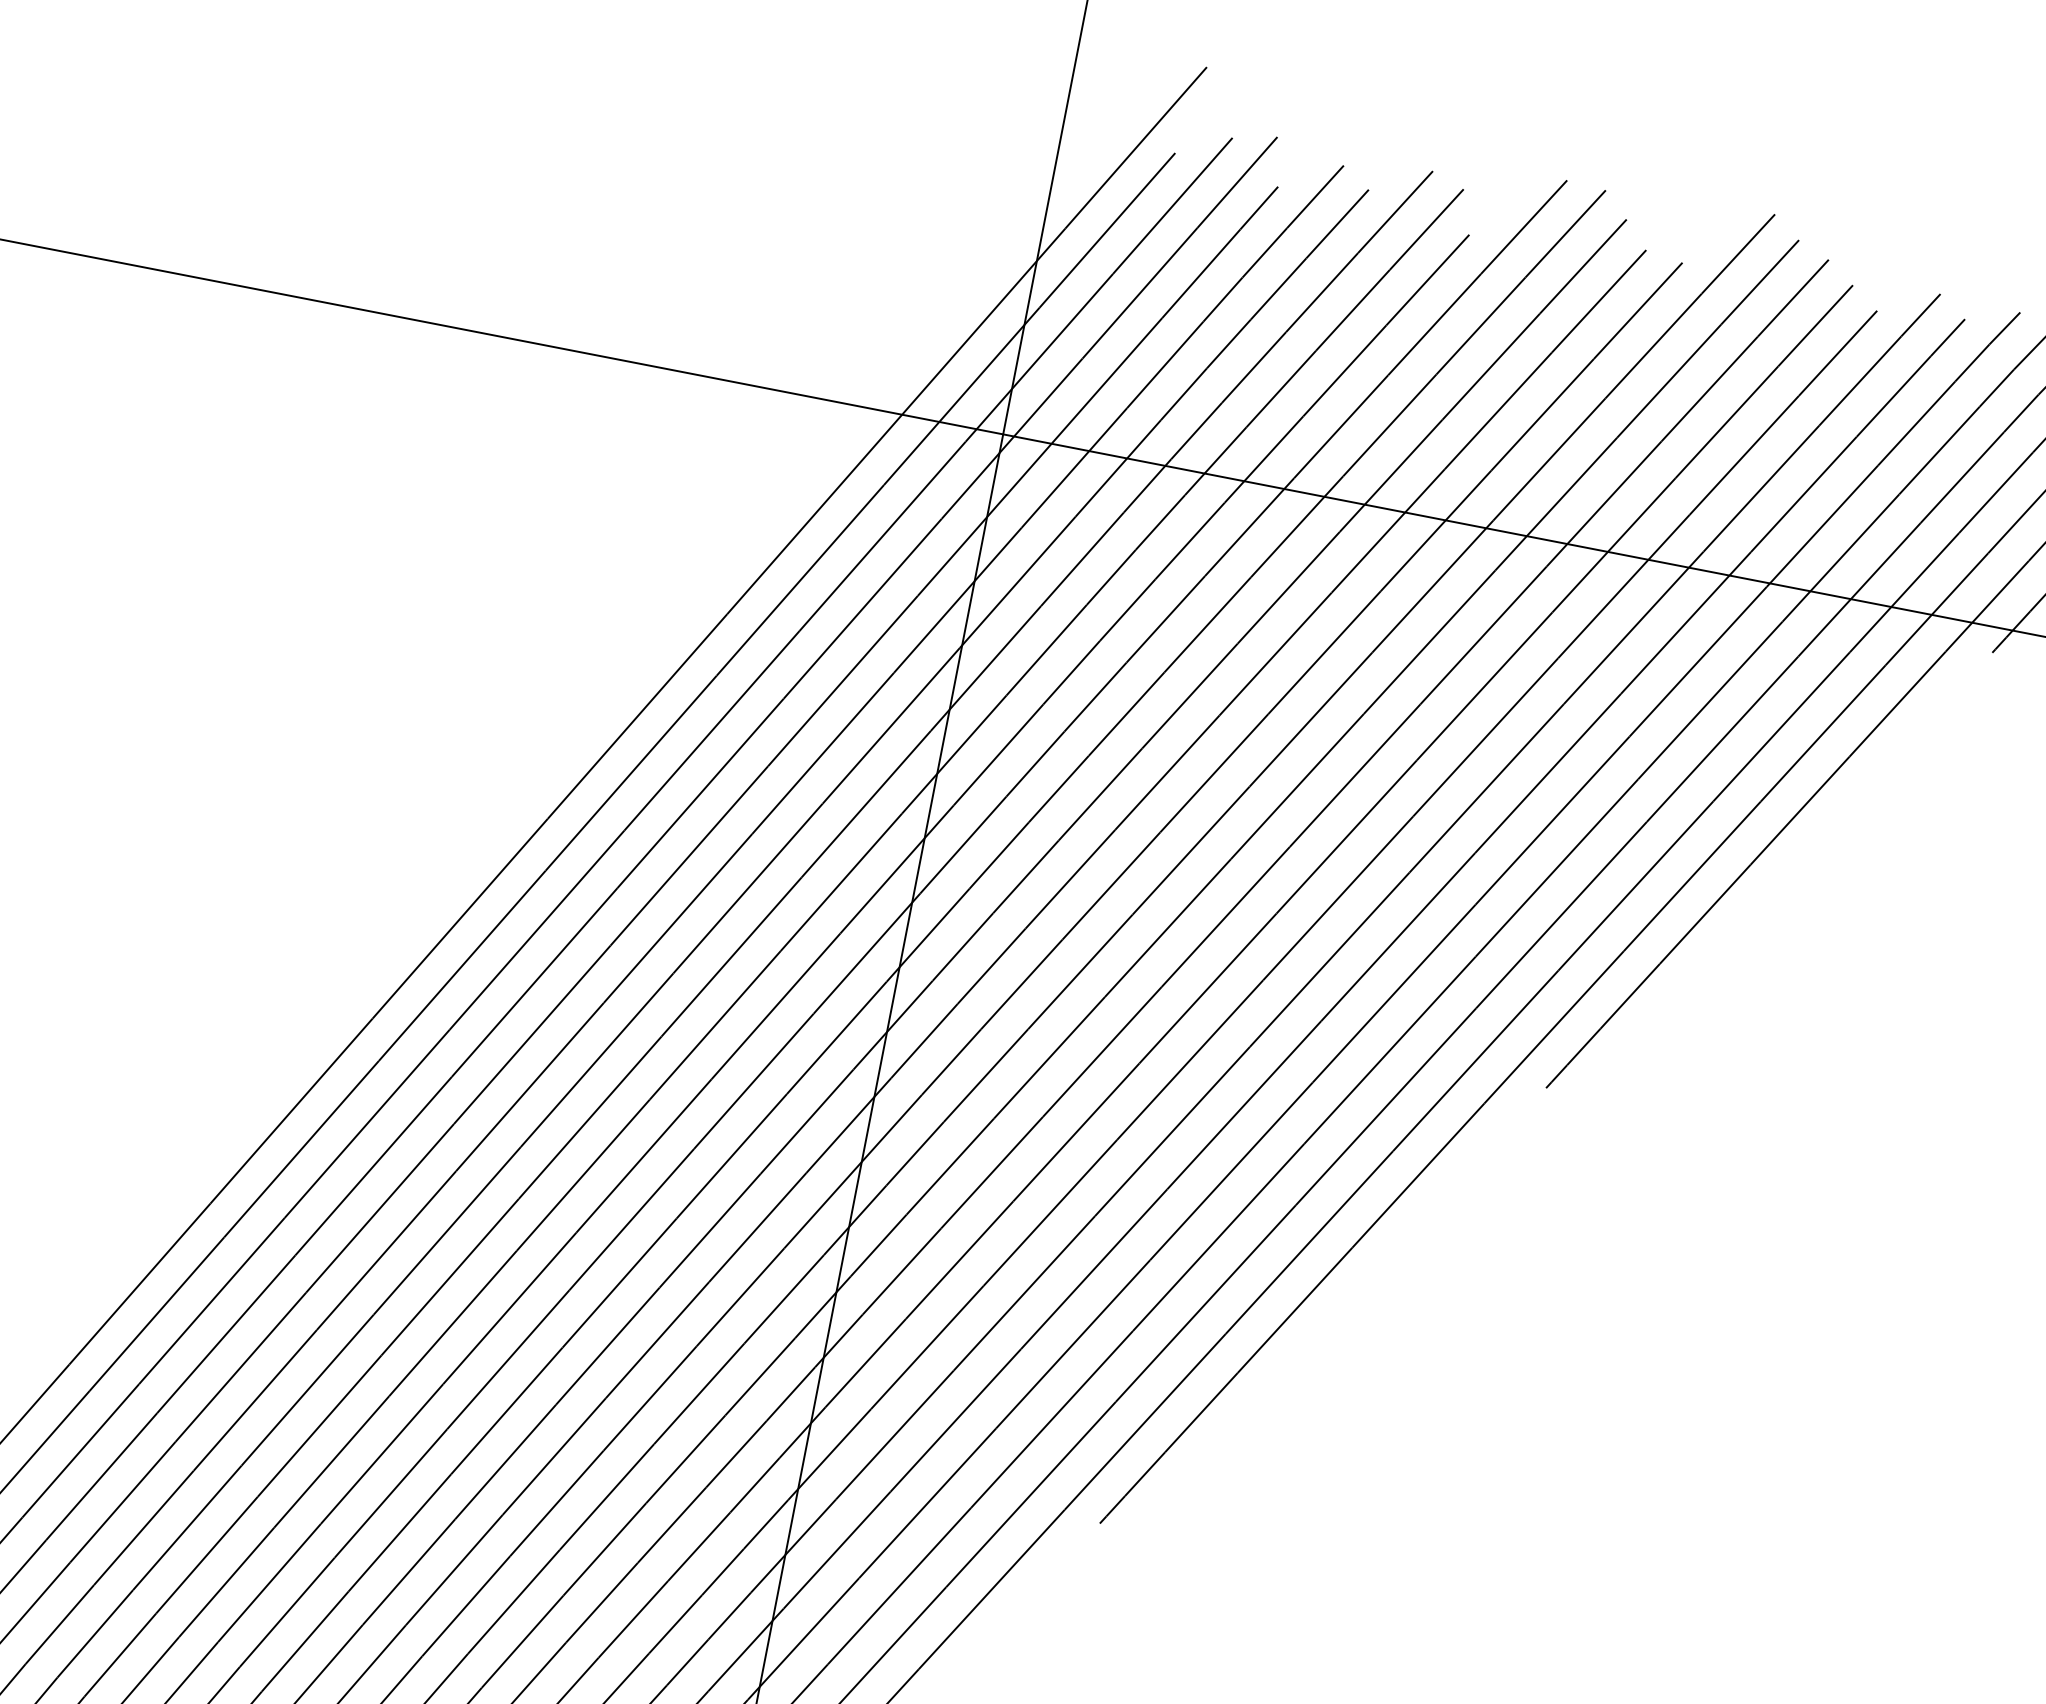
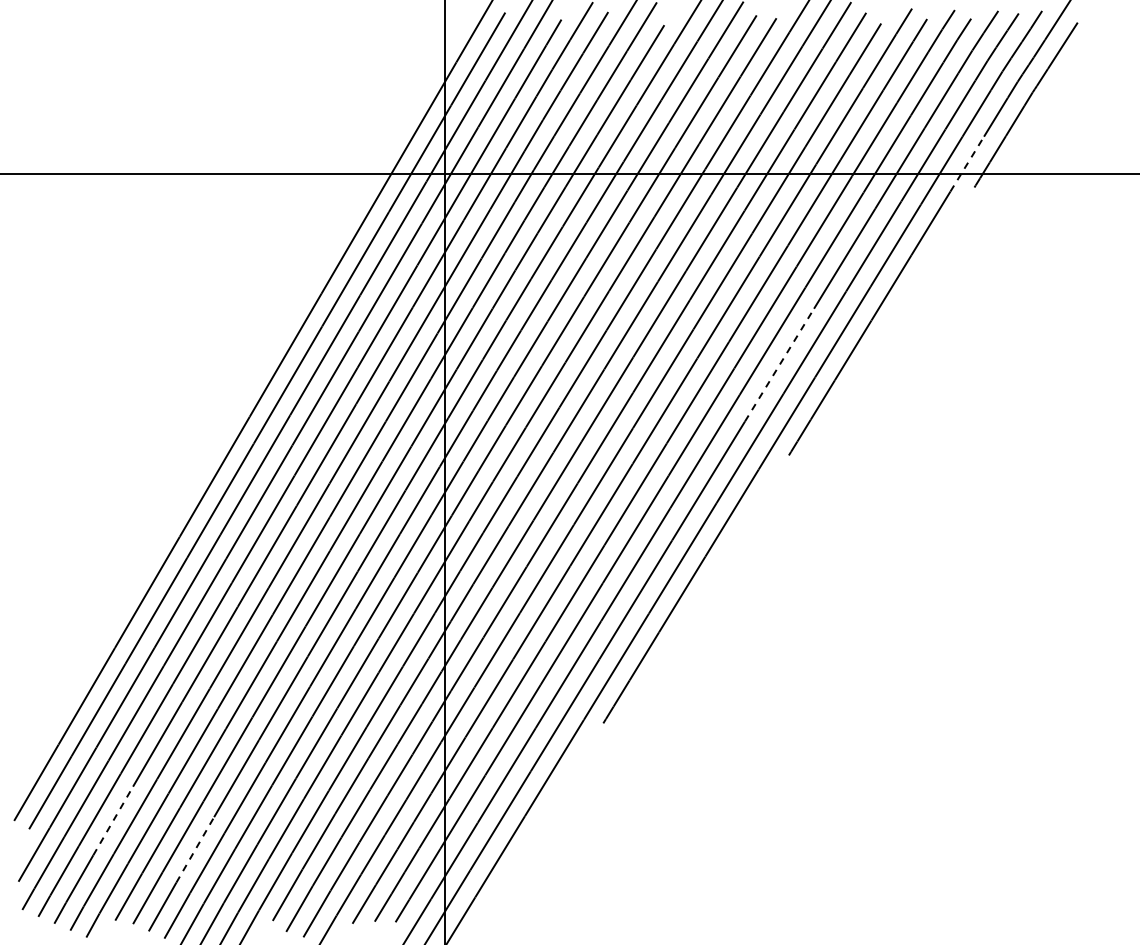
line: (1988, 605) -> (967, 163), solid -> dashed
line: (1561, 913) -> (779, 364), solid -> dashed
line: (144, 1527) -> (113, 820), solid -> dashed
line: (288, 1611) -> (195, 849), solid -> dashed

